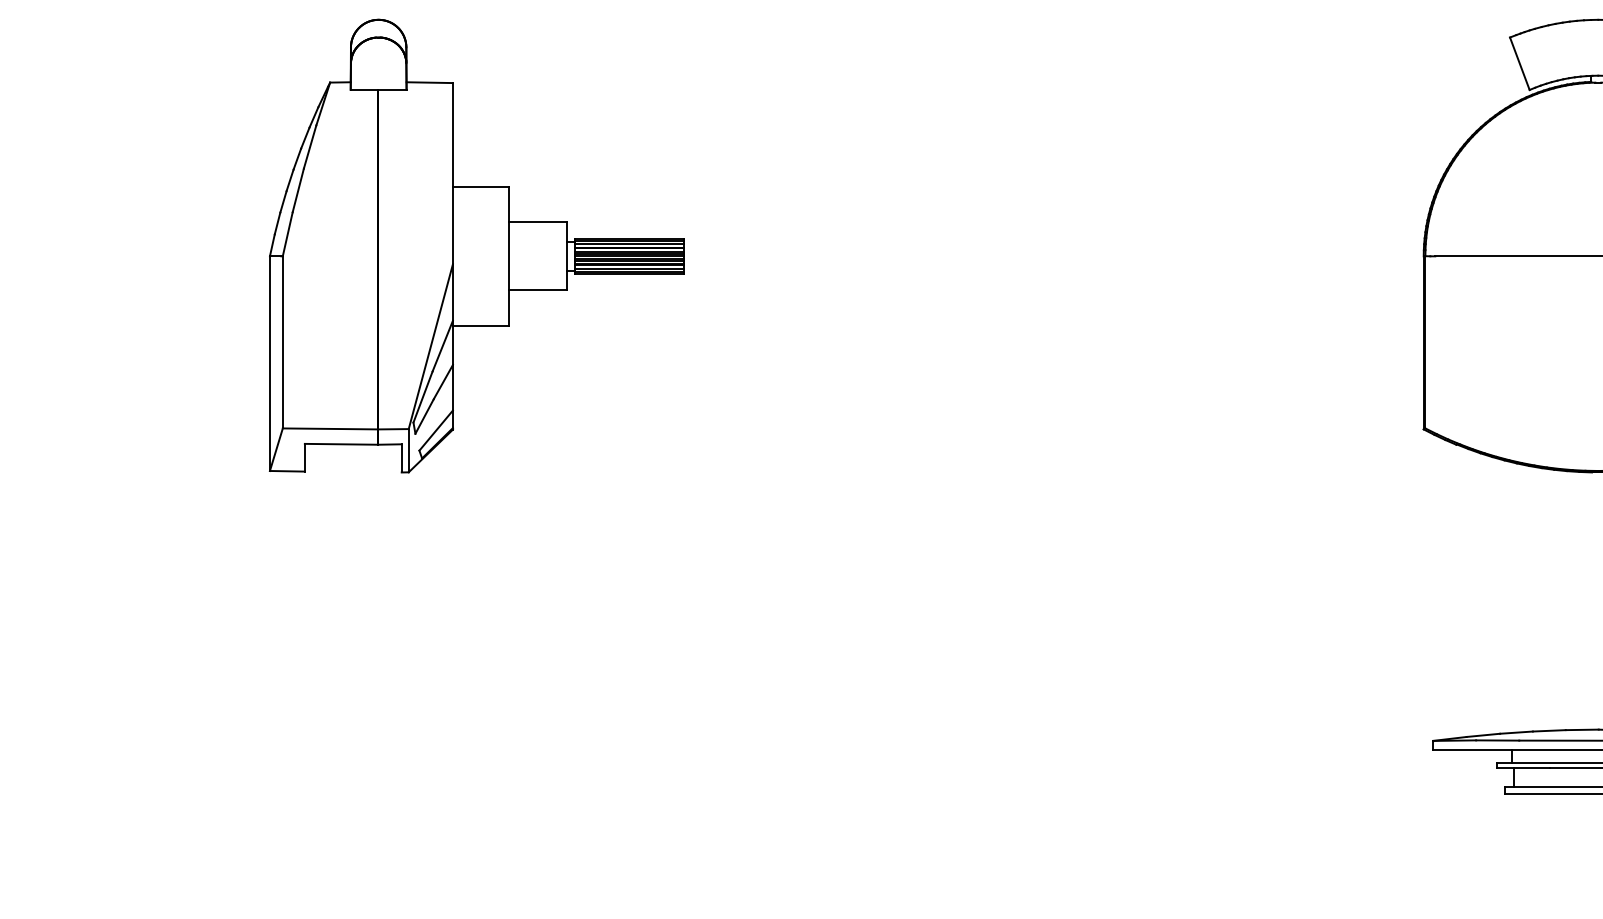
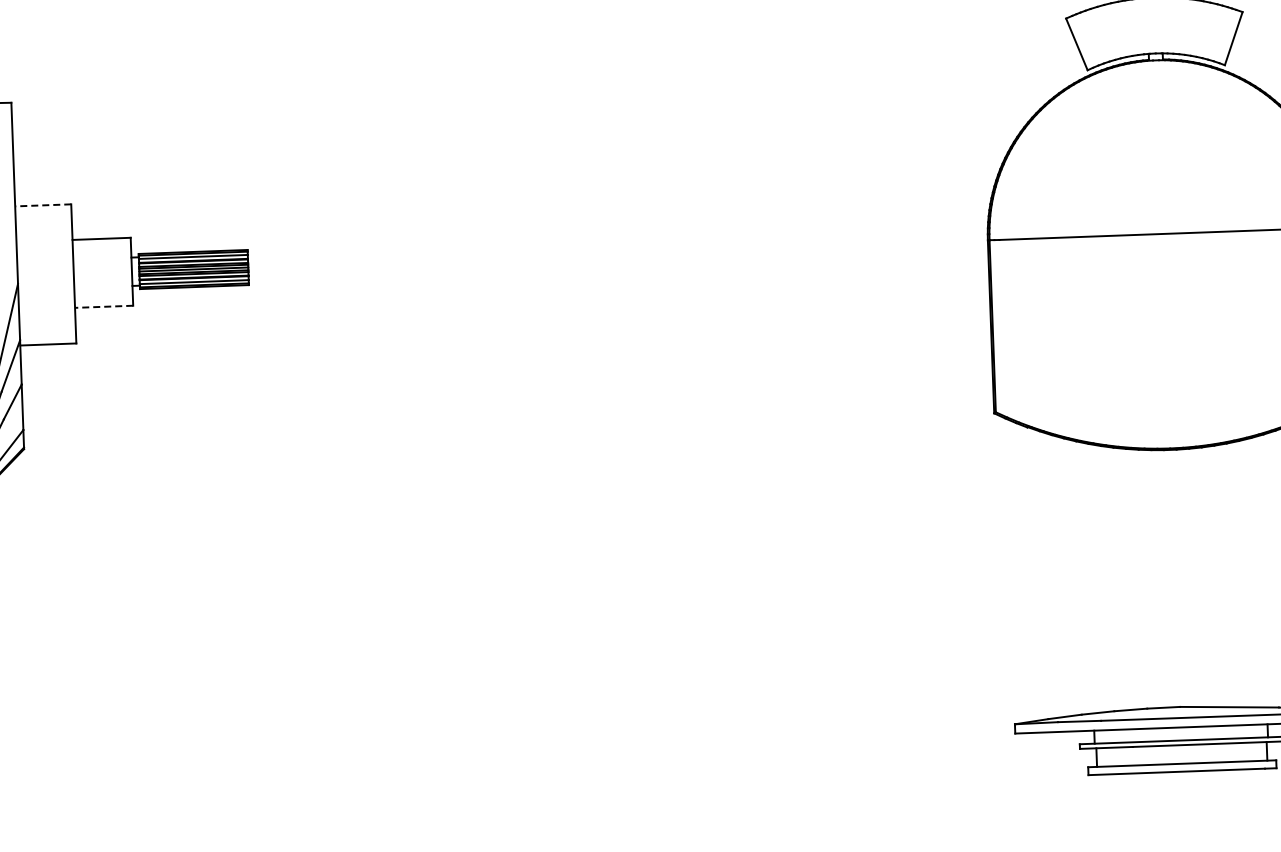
line: (480, 186) -> (42, 205), solid -> dashed
line: (537, 290) -> (103, 306), solid -> dashed

